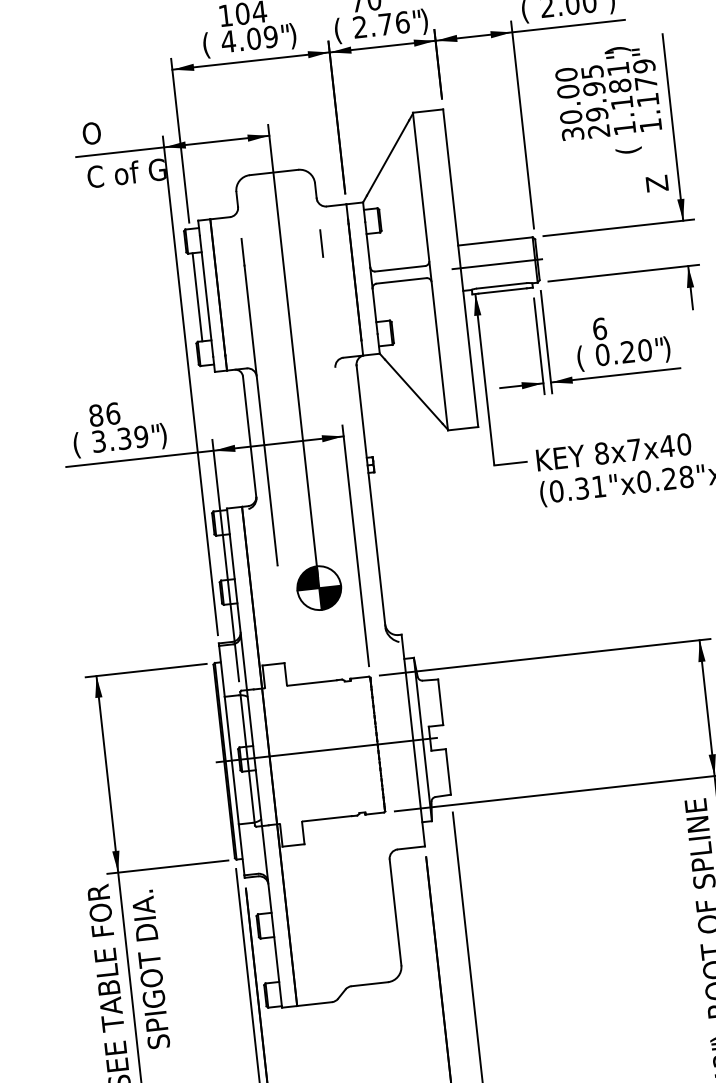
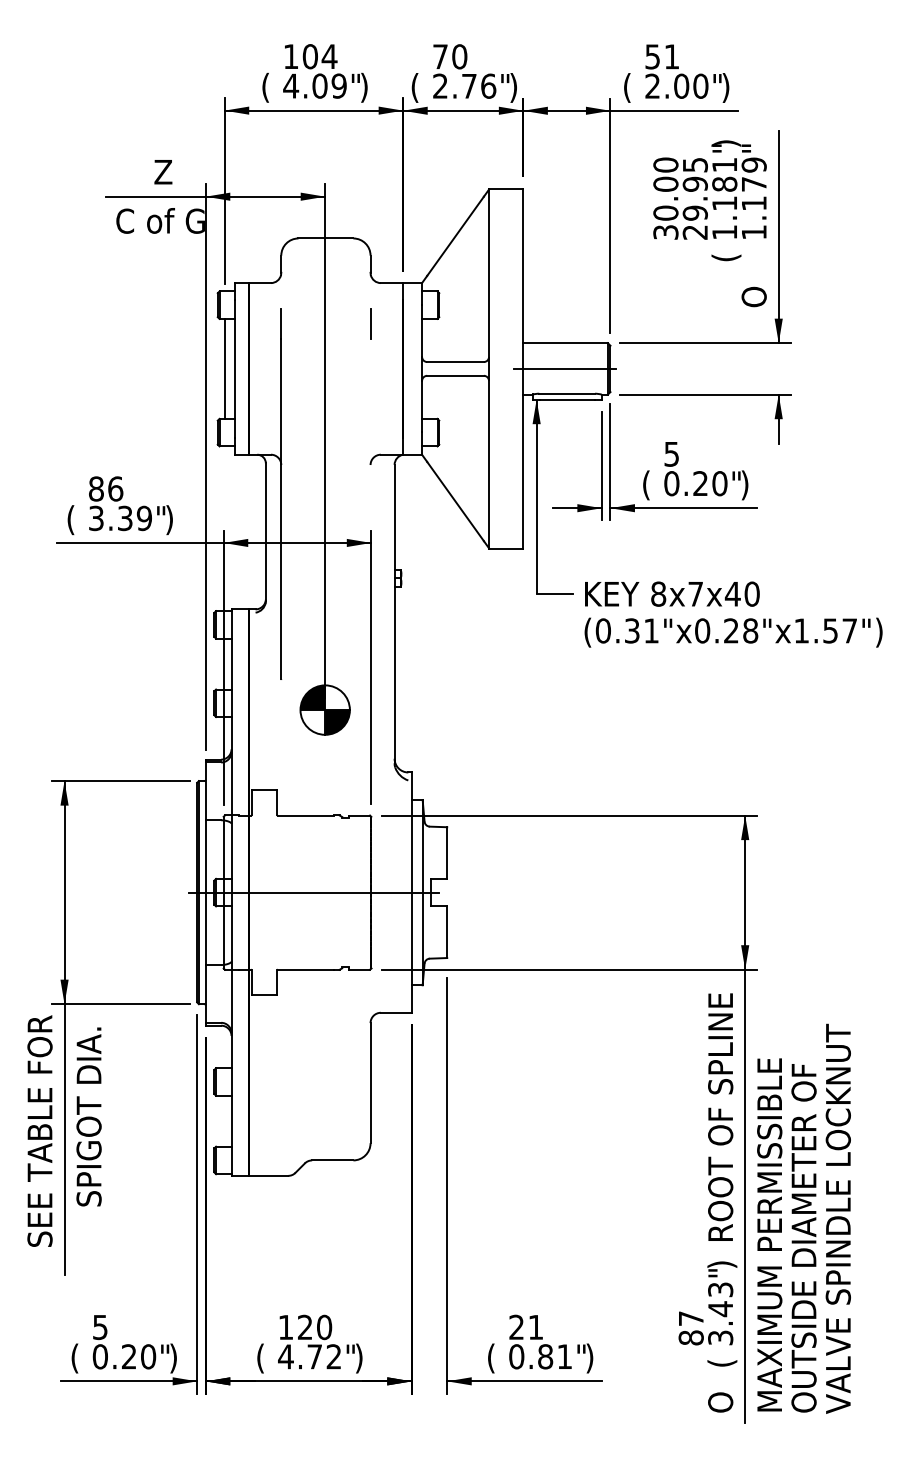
text: (107, 131) -> (144, 171), O -> Z
text: (656, 182) -> (753, 296), Z -> O
text: (599, 328) -> (671, 453), 6 -> 5

